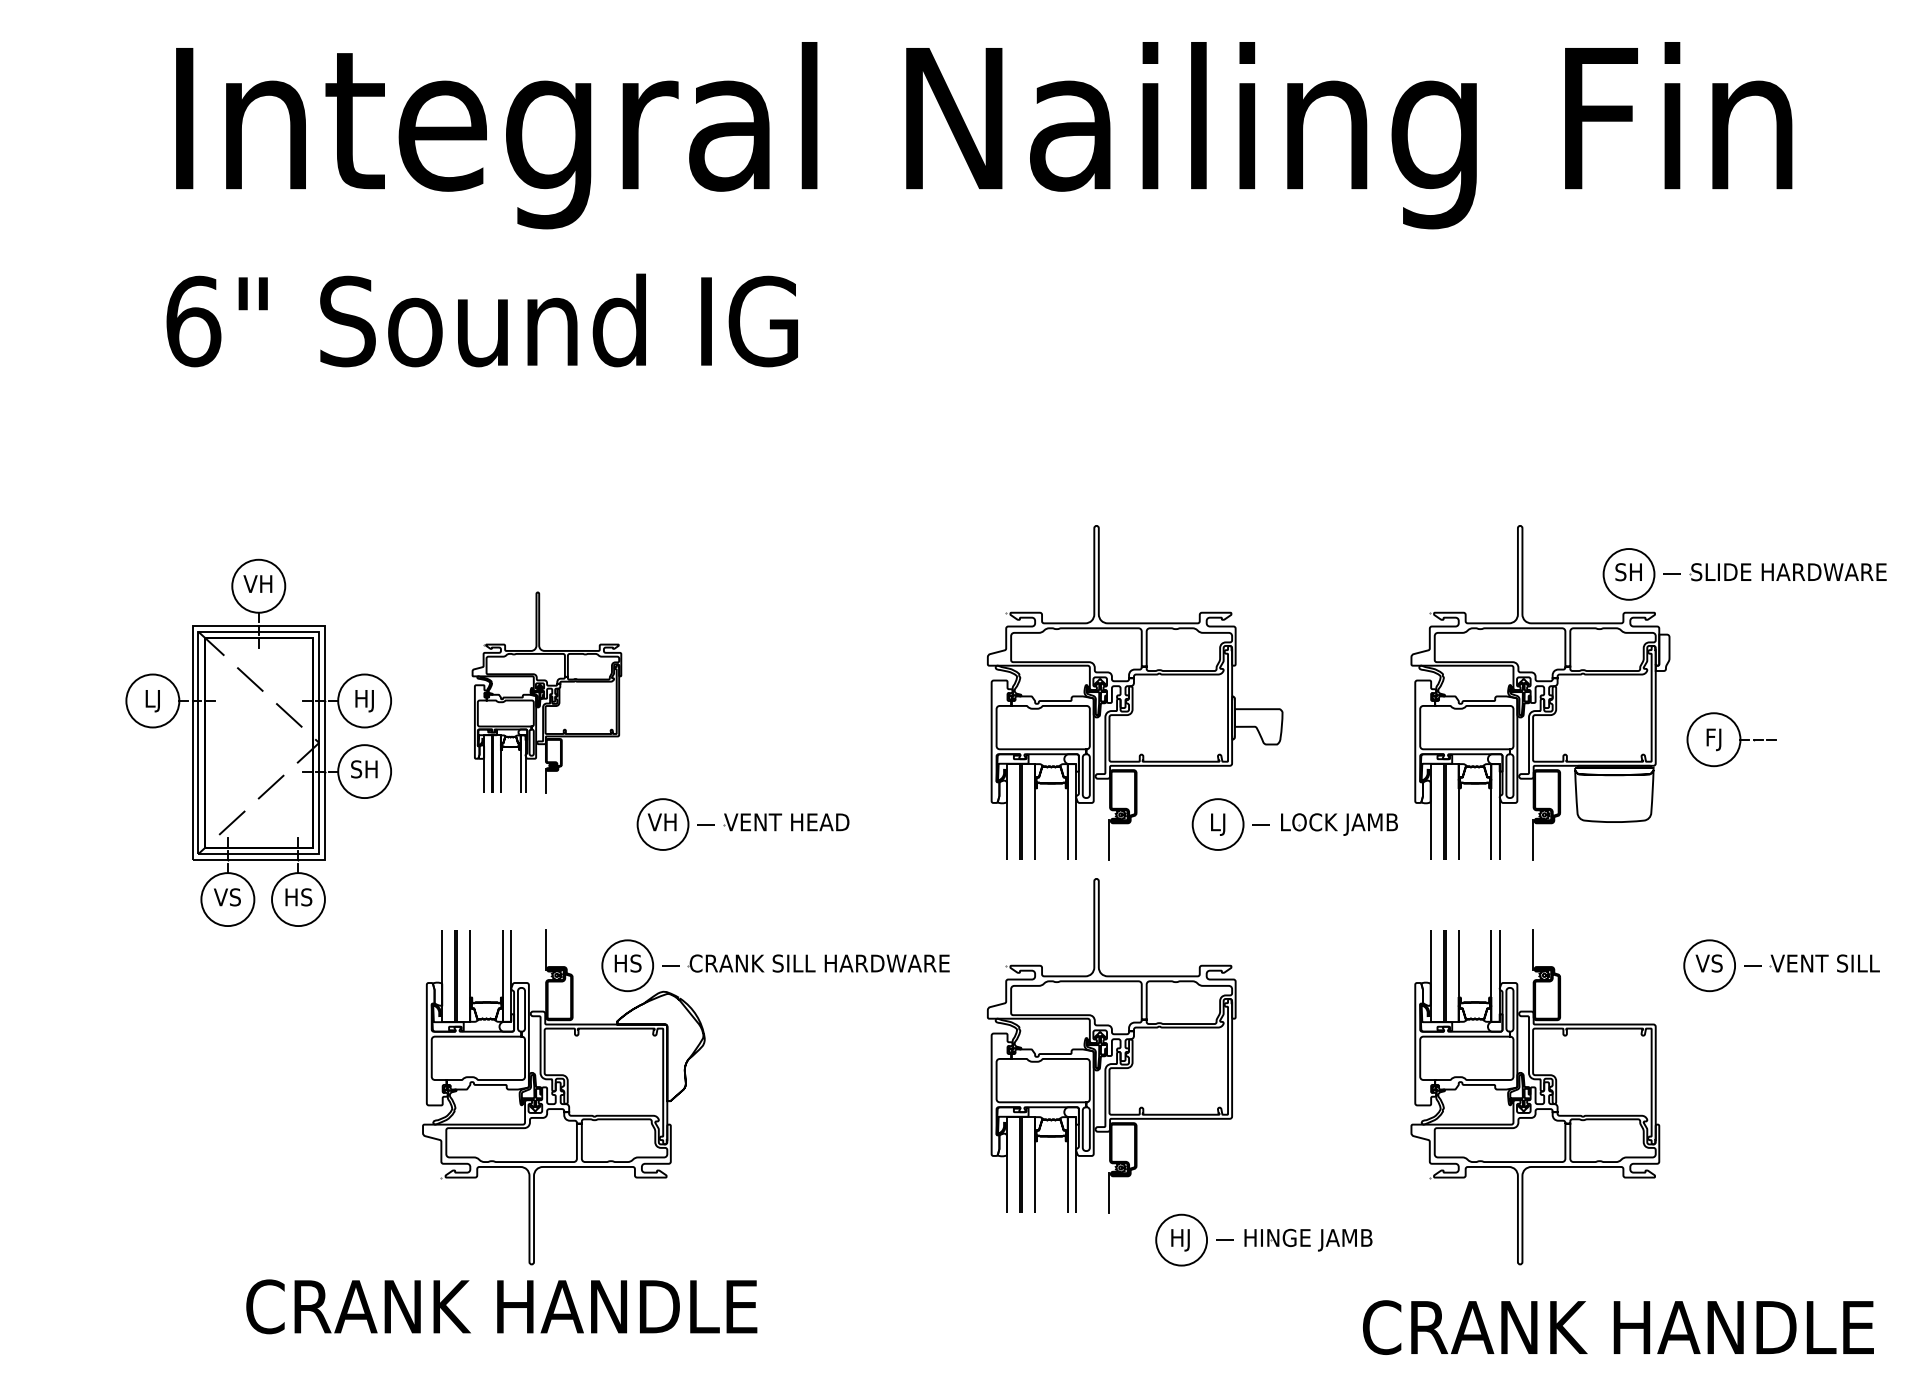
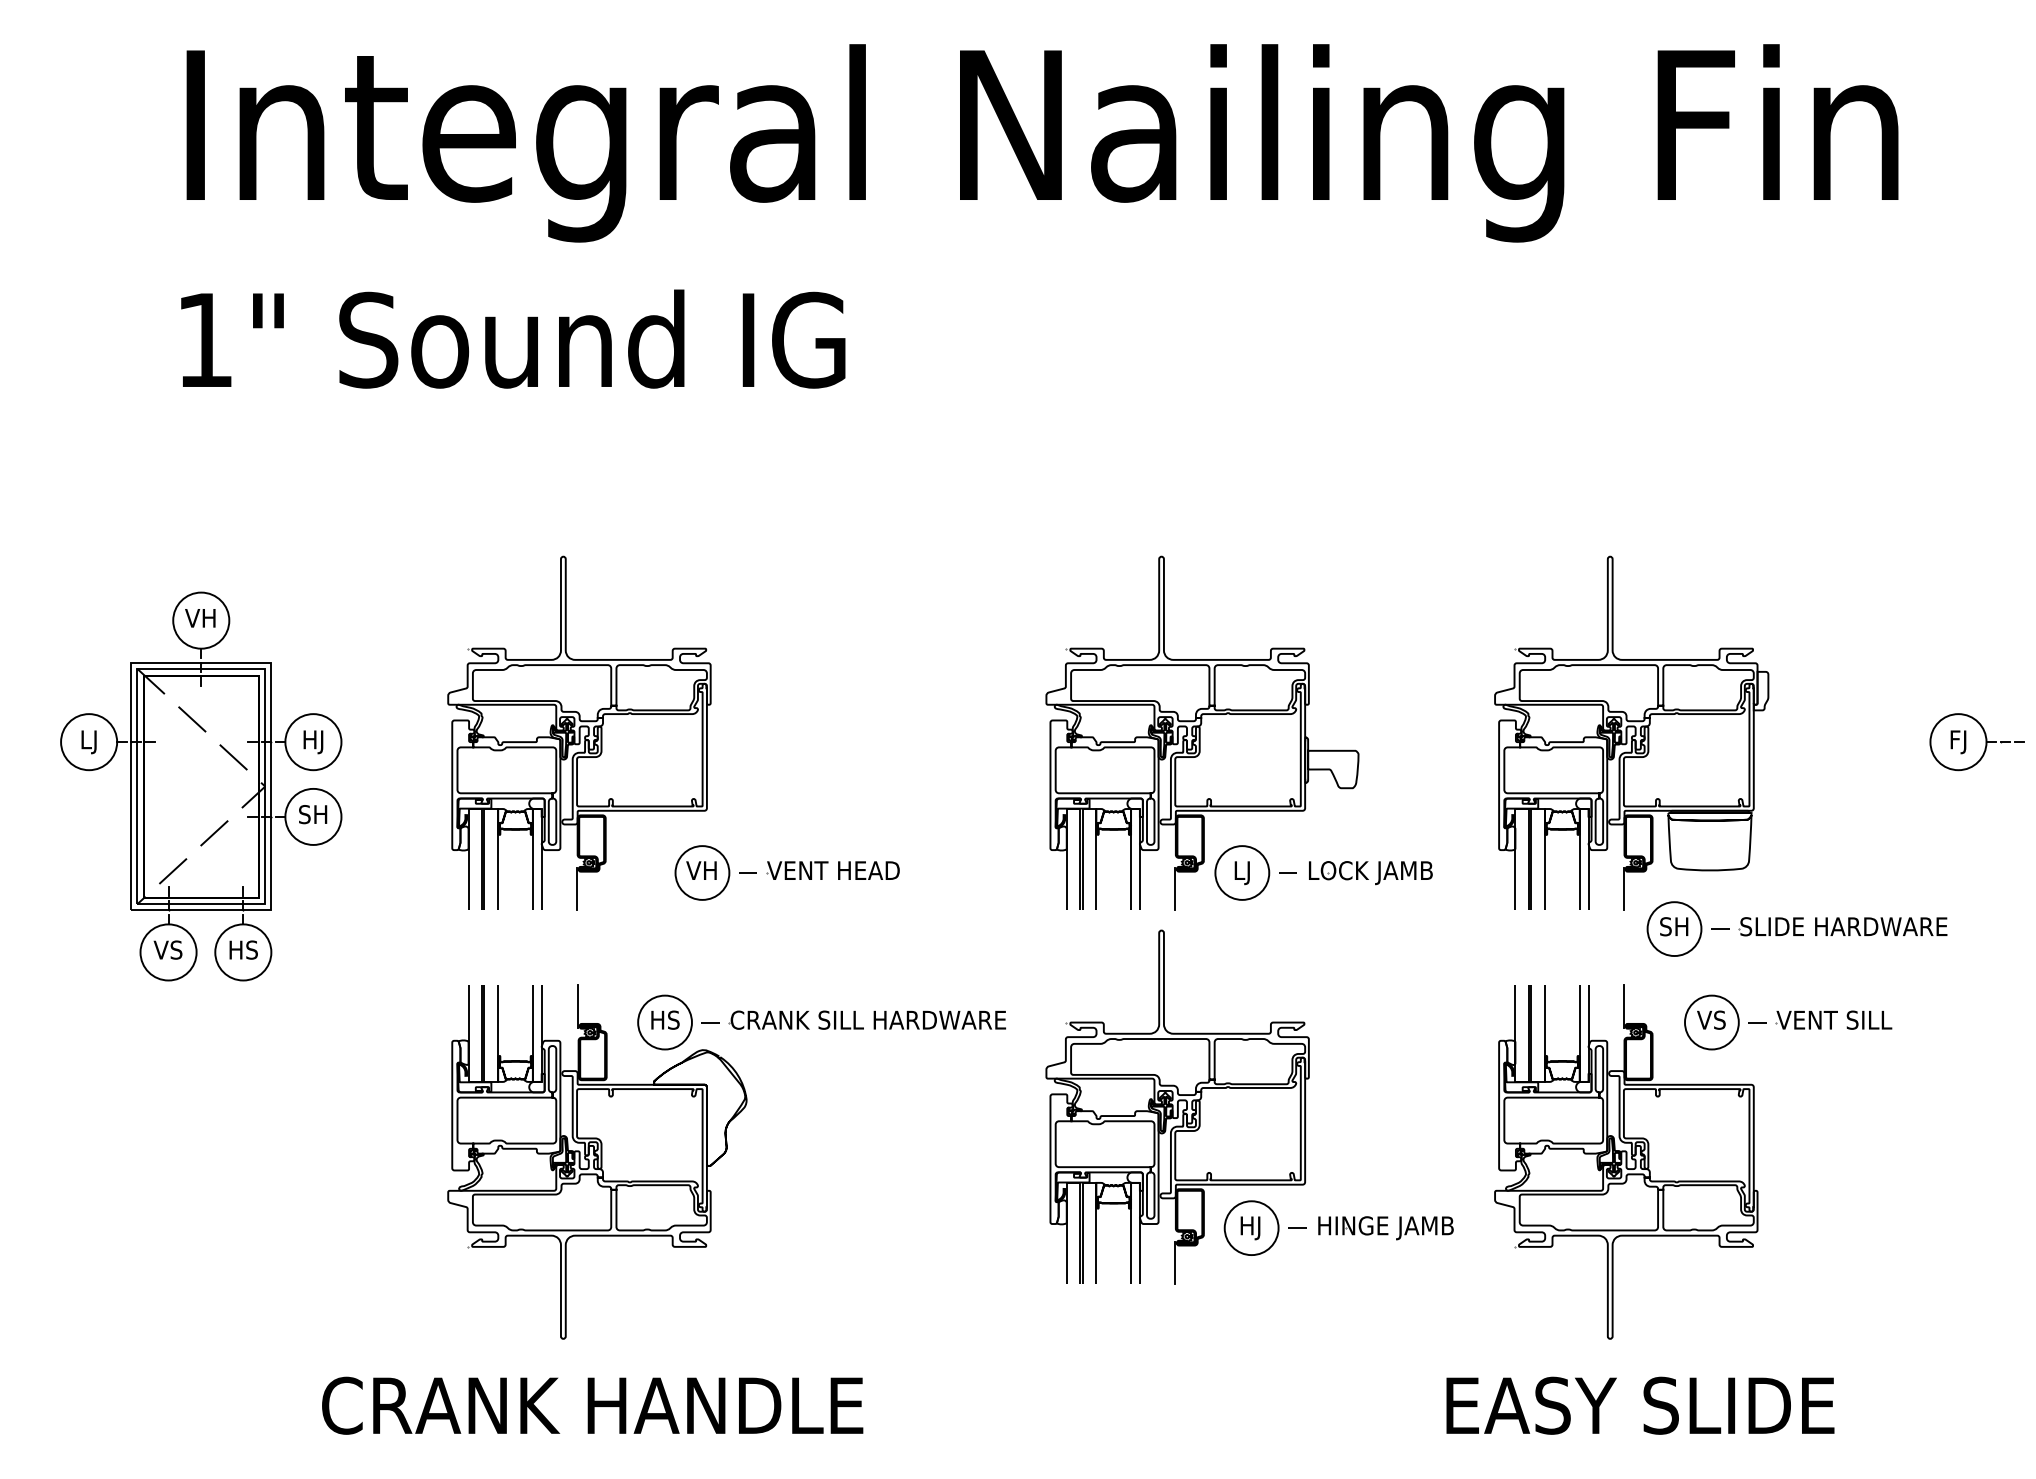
text: (193, 320) -> (205, 339), 6" -> 1"
part: (1744, 573) -> (1796, 928), moved
part: (546, 691) -> (579, 732), size x1.67
part: (1730, 740) -> (1976, 742), moved
part: (258, 742) -> (201, 786), moved
part: (1294, 824) -> (1323, 872), moved
part: (1781, 965) -> (1788, 1022), moved
part: (1263, 1239) -> (1338, 1227), moved
text: (501, 1306) -> (592, 1405), moved
text: (1617, 1327) -> (1713, 1405), CRANK HANDLE -> EASY SLIDE

